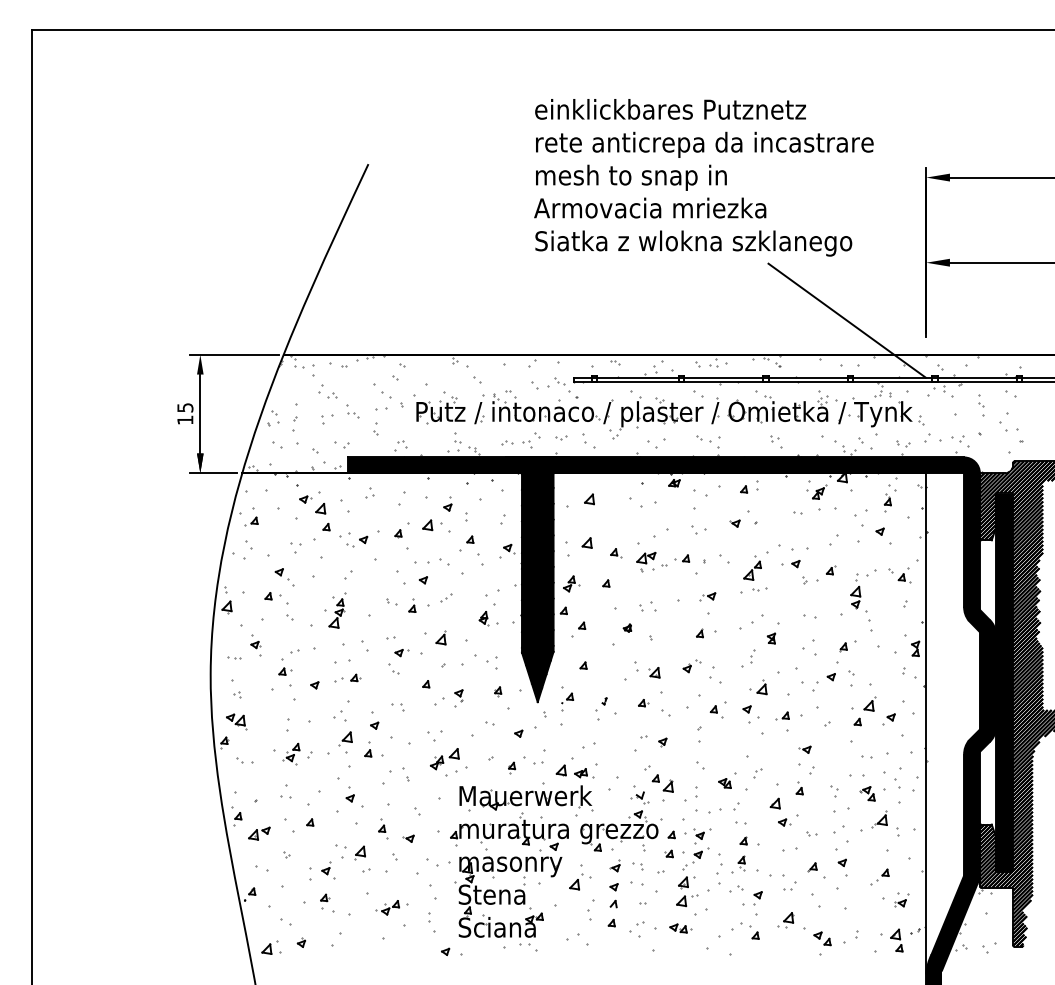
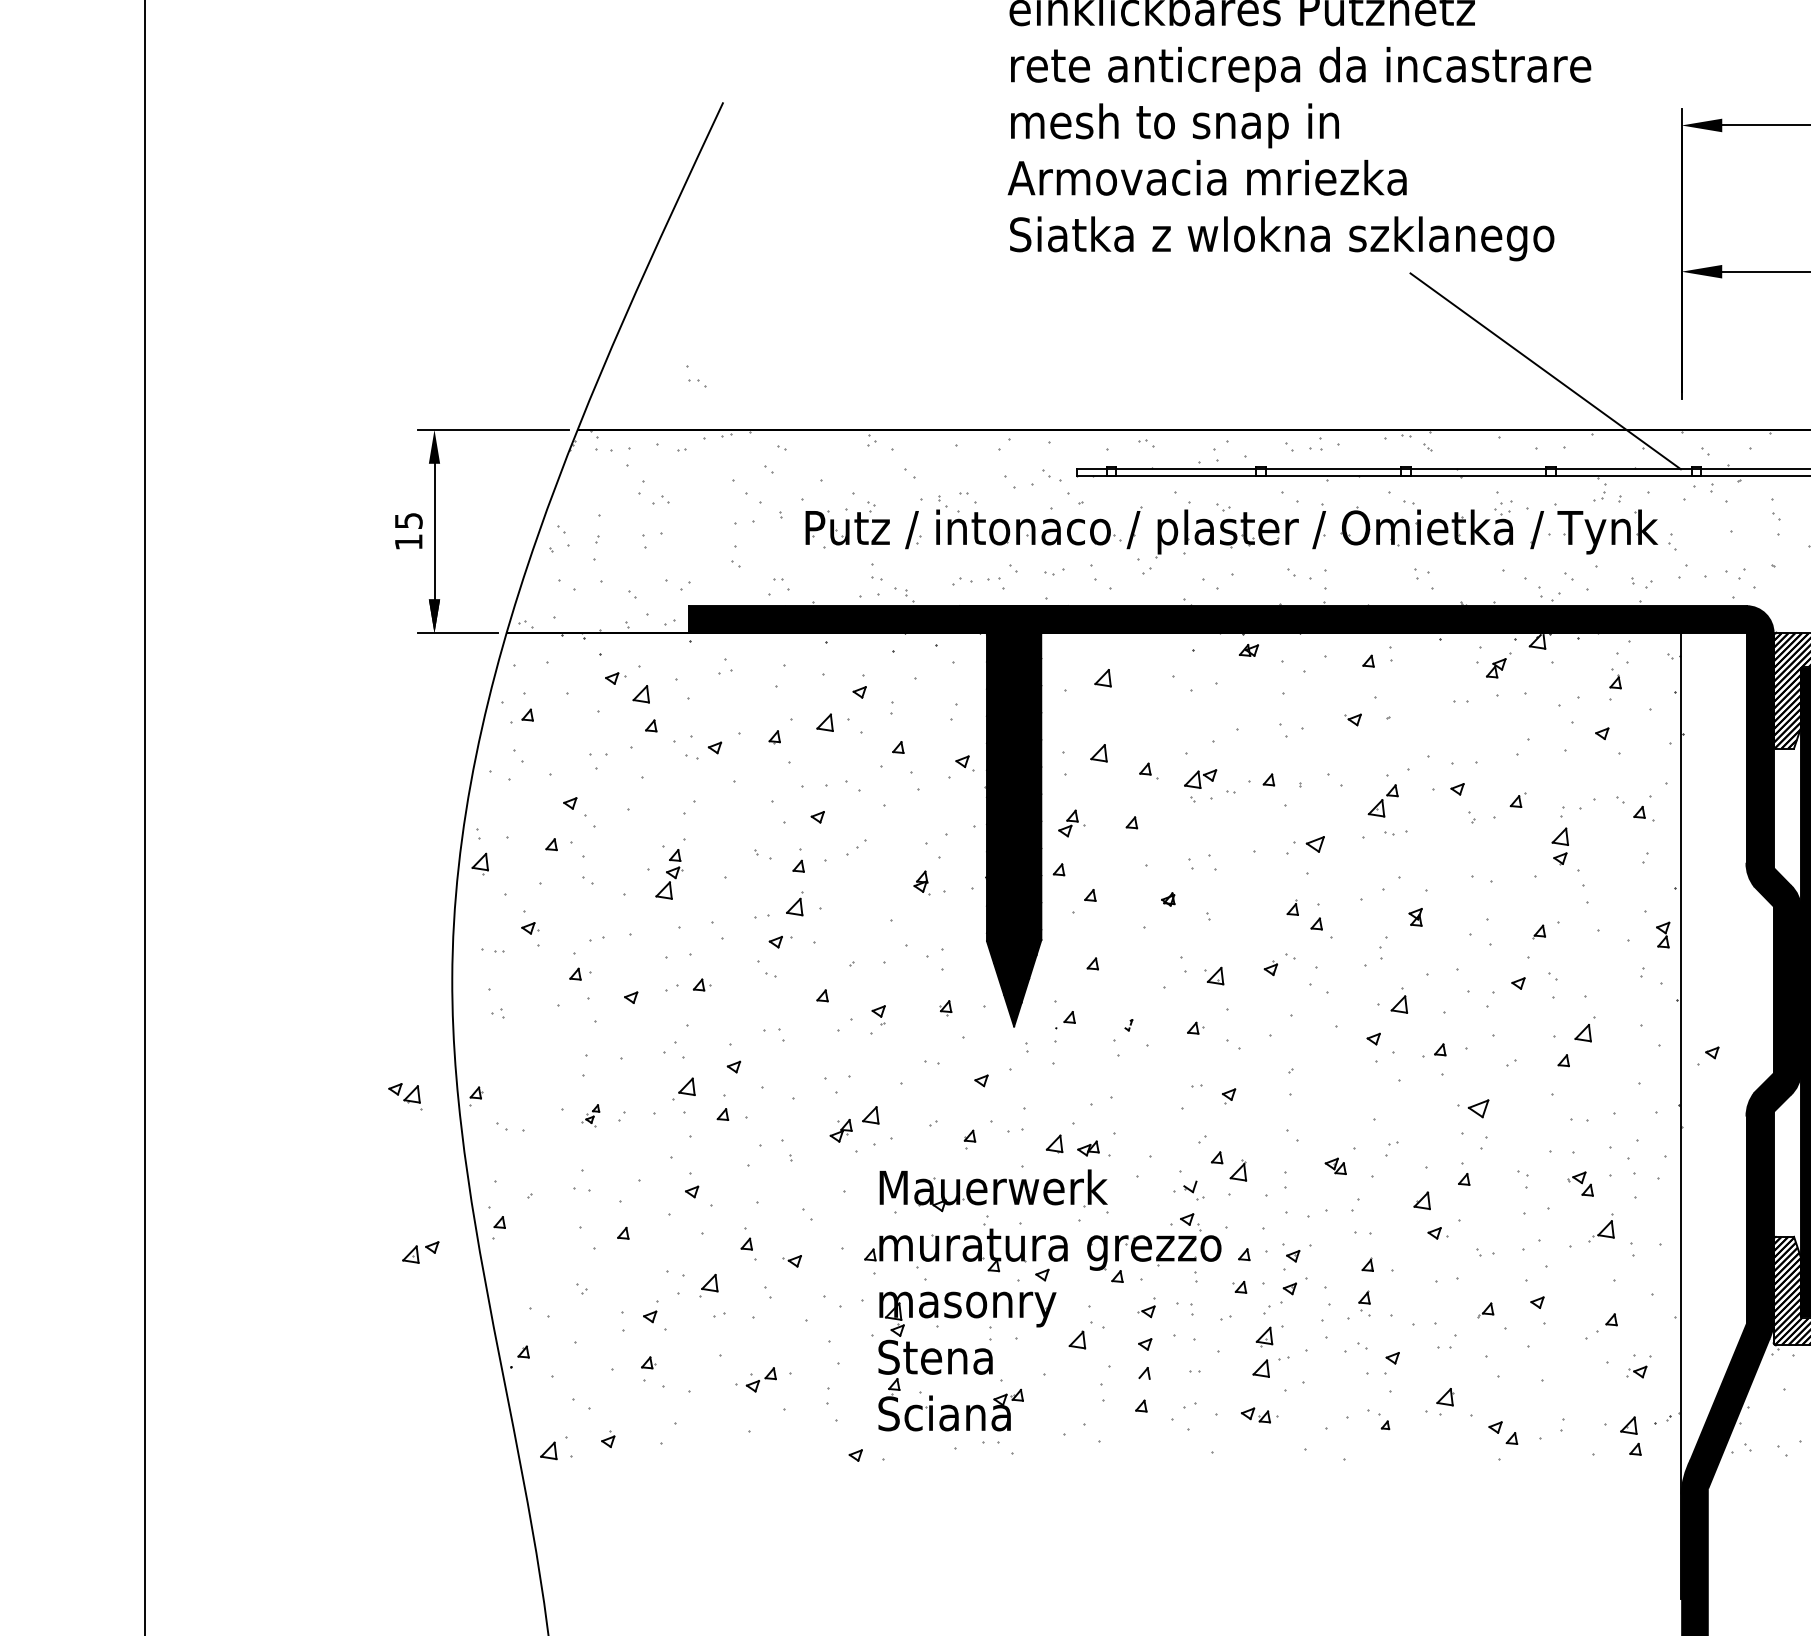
part: (352, 411) -> (695, 377), moved
part: (707, 596) -> (1305, 845), size x1.4
part: (440, 637) -> (793, 903), moved
part: (716, 711) -> (1321, 927), moved
part: (888, 719) -> (1707, 1056), moved
part: (236, 721) -> (405, 1095), moved
part: (804, 749) -> (1472, 1107), size x1.6
part: (291, 753) -> (591, 1114), size x0.6
part: (259, 833) -> (421, 1252), moved
part: (749, 930) -> (1377, 1418), size x0.7

